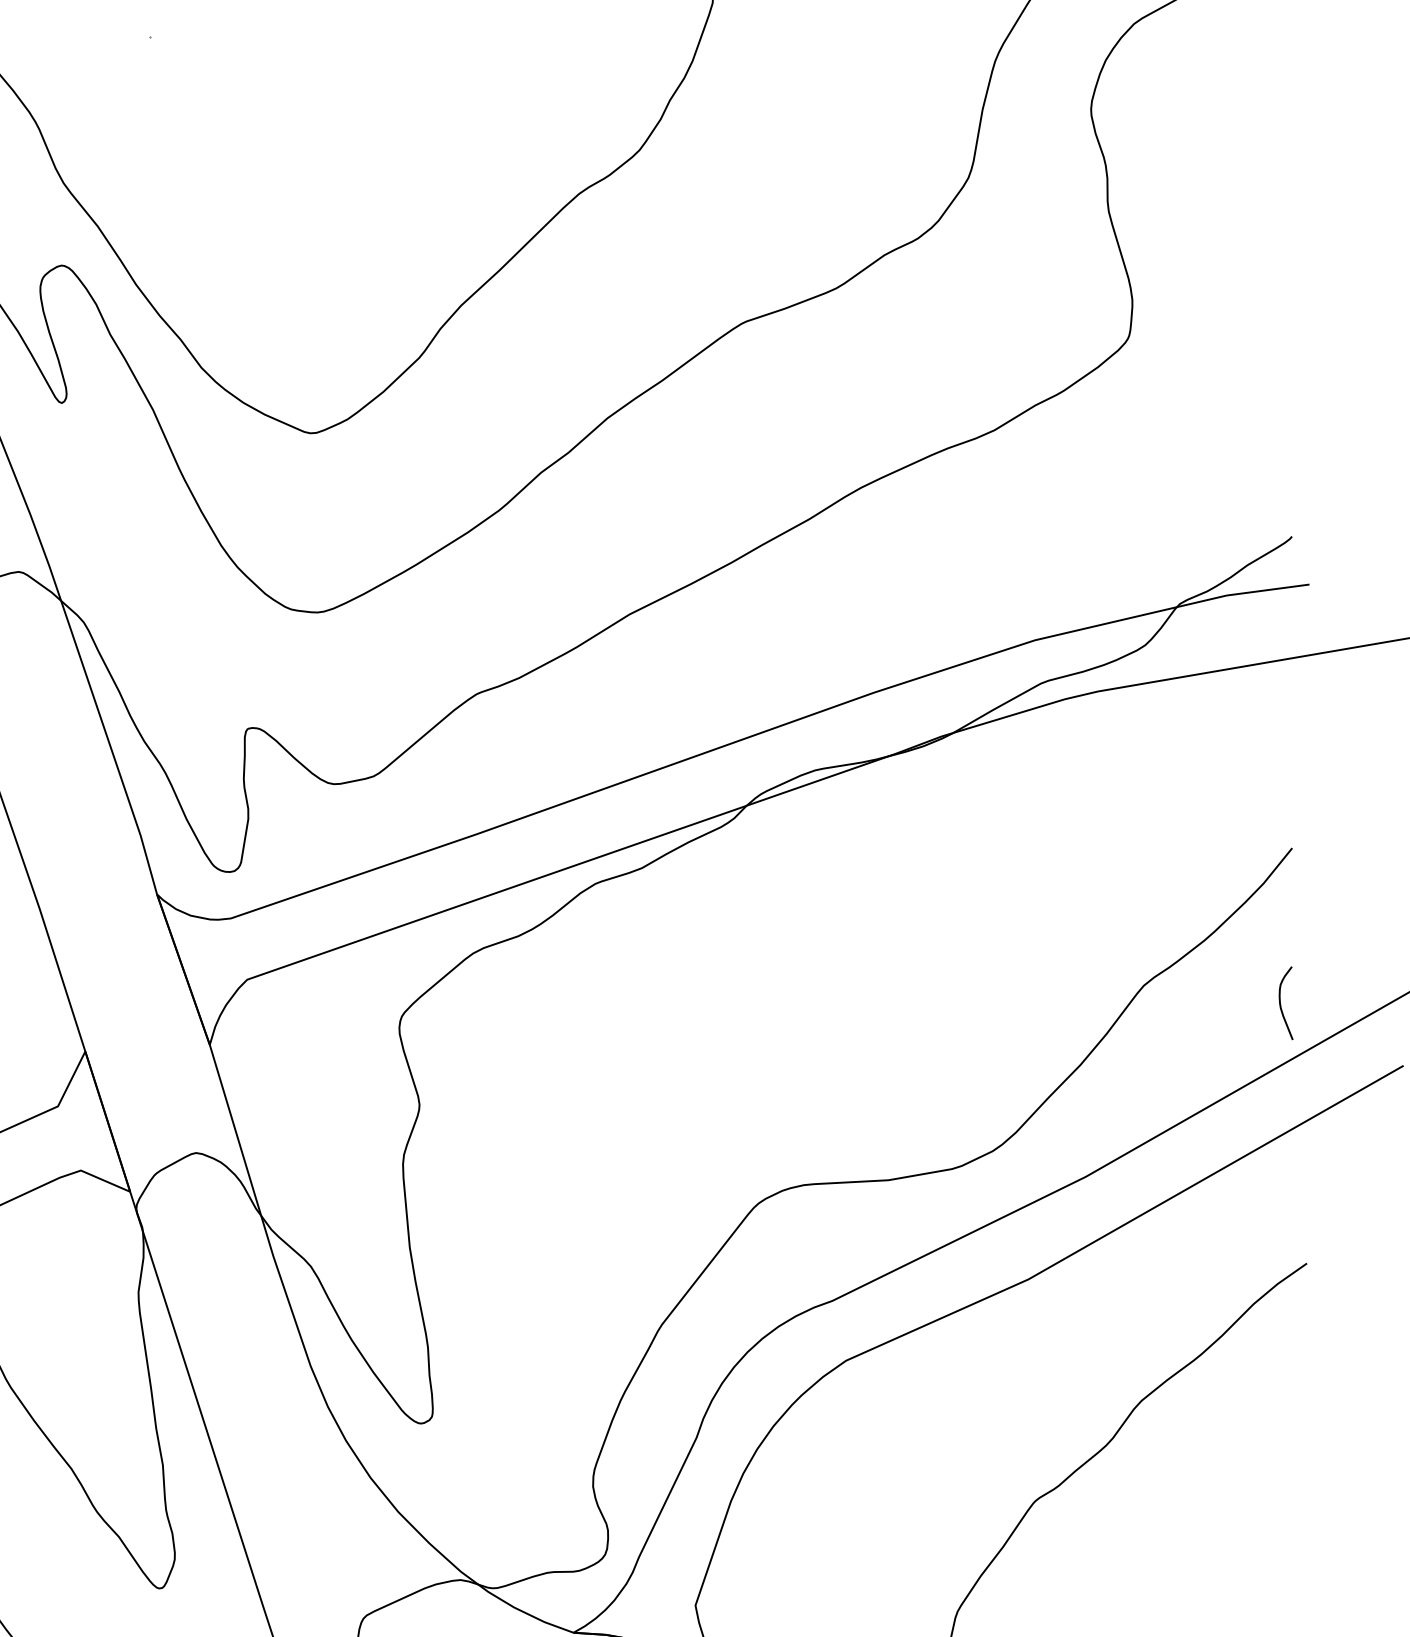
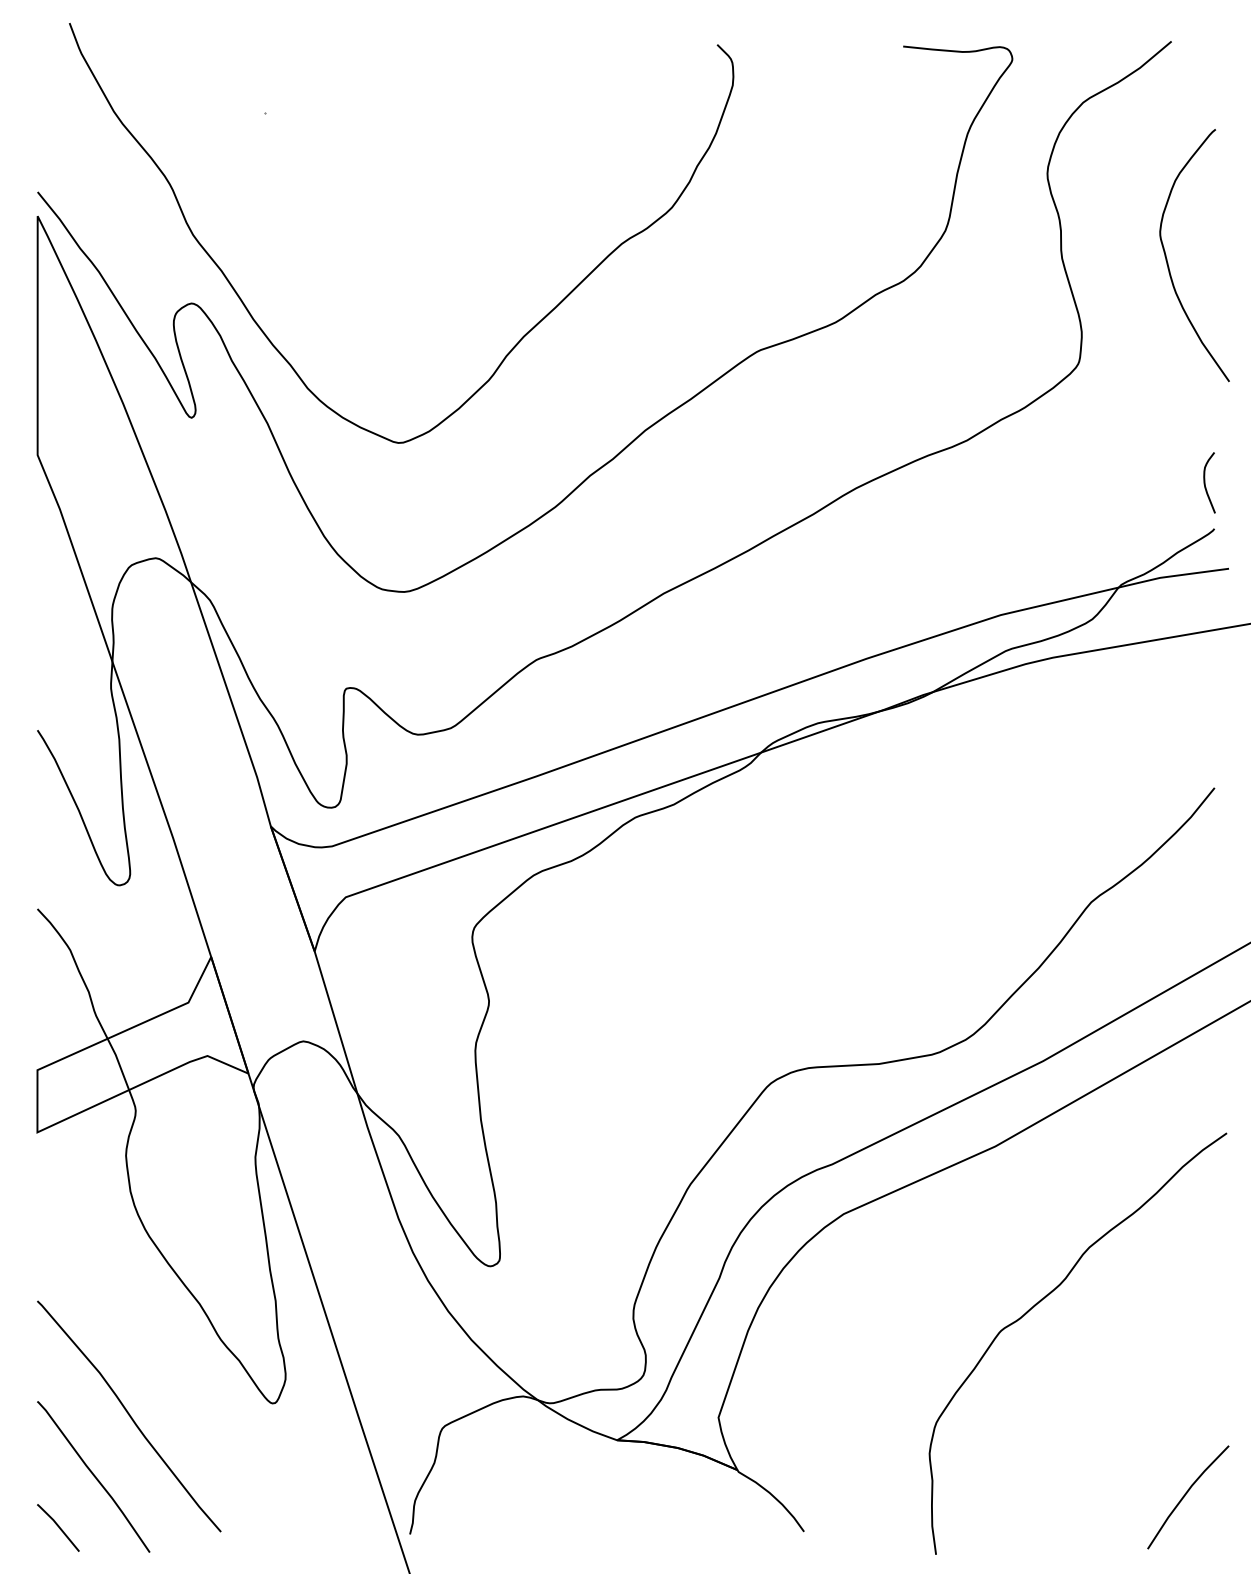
curve: (1236, 216) -> (1168, 262), added
curve: (1281, 1002) -> (1205, 482), moved

